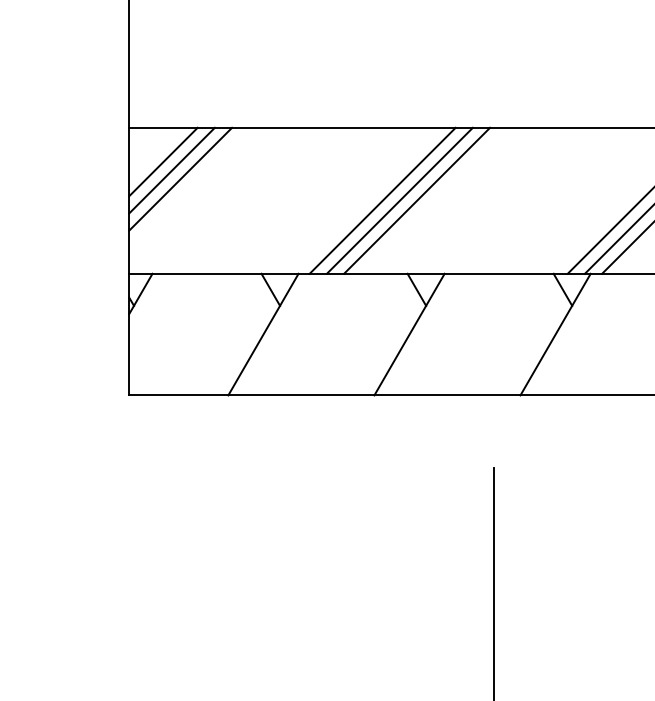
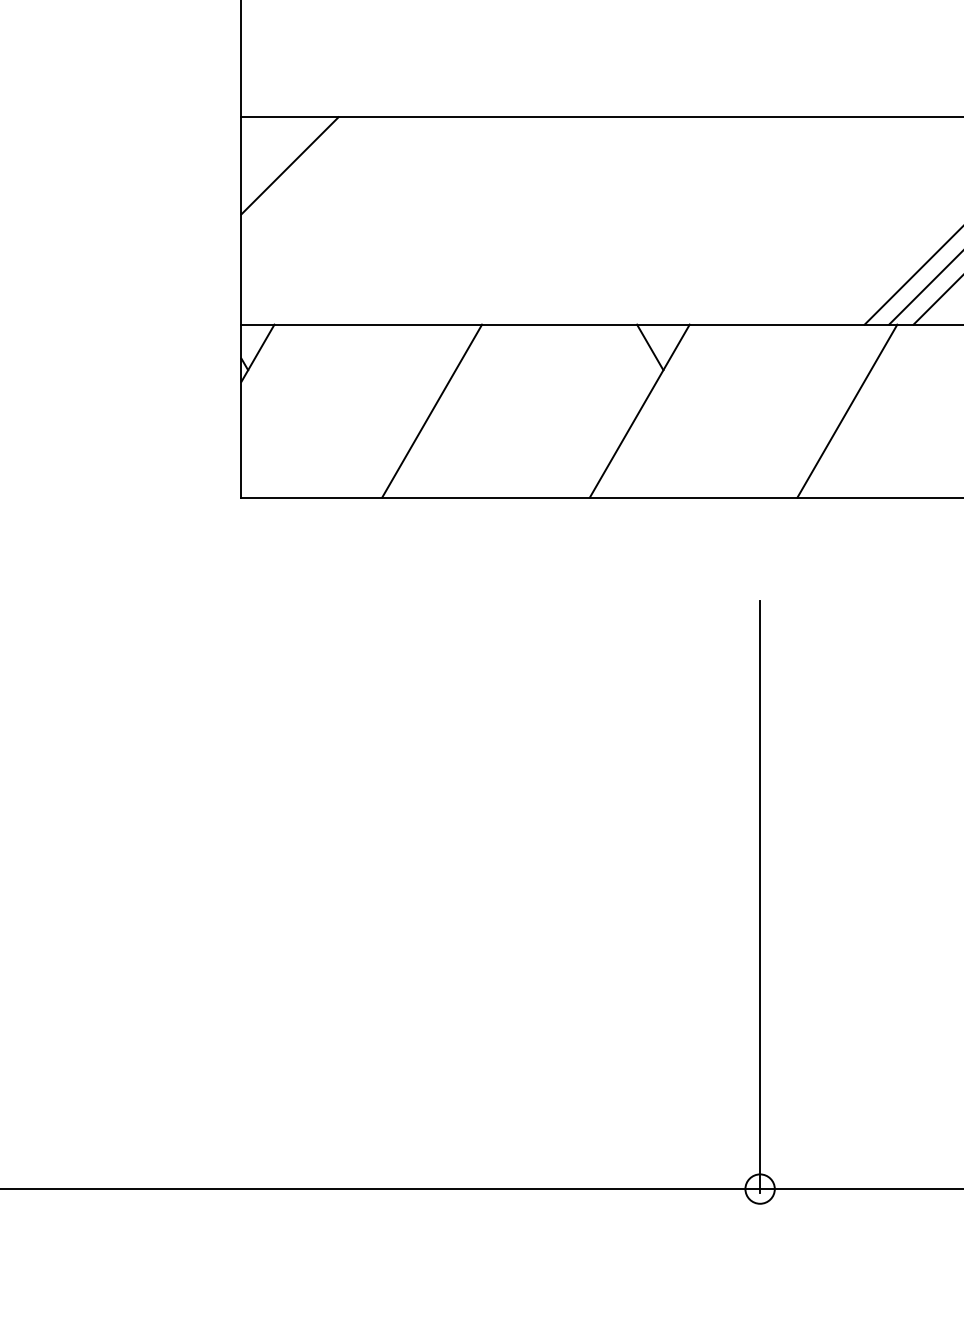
line: (172, 170) -> (302, 177), removed
line: (180, 179) -> (314, 190), removed
line: (382, 200) -> (601, 220), removed
line: (399, 200) -> (625, 220), removed
line: (417, 200) -> (650, 220), removed
line: (270, 289) -> (442, 347), removed
line: (562, 289) -> (857, 347), removed

